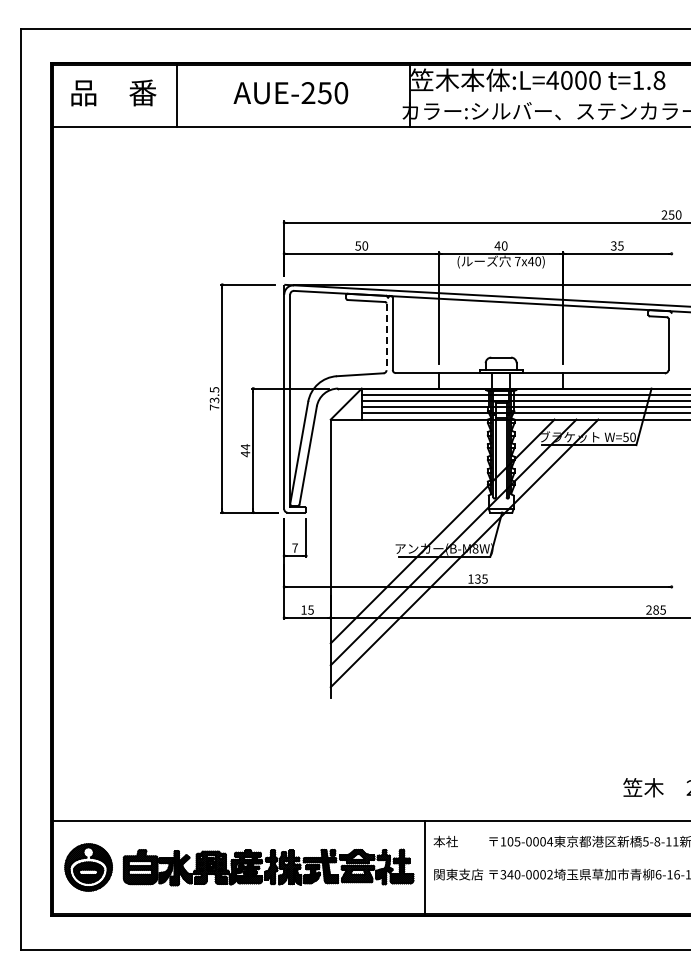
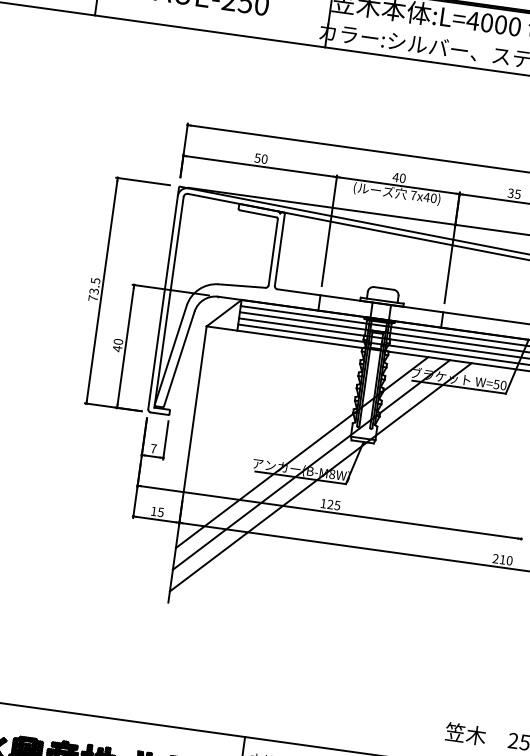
line: (386, 337) -> (273, 252), dashed -> solid
text: (245, 447) -> (118, 342), 44 -> 40
text: (477, 579) -> (330, 504), 135 -> 125
text: (659, 609) -> (506, 559), 285 -> 210

